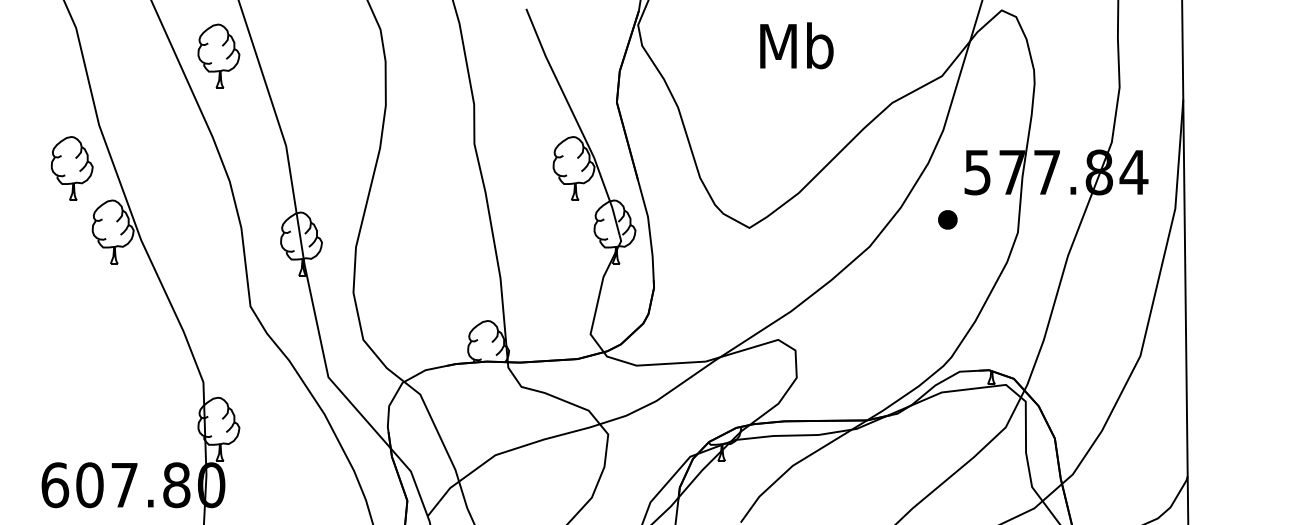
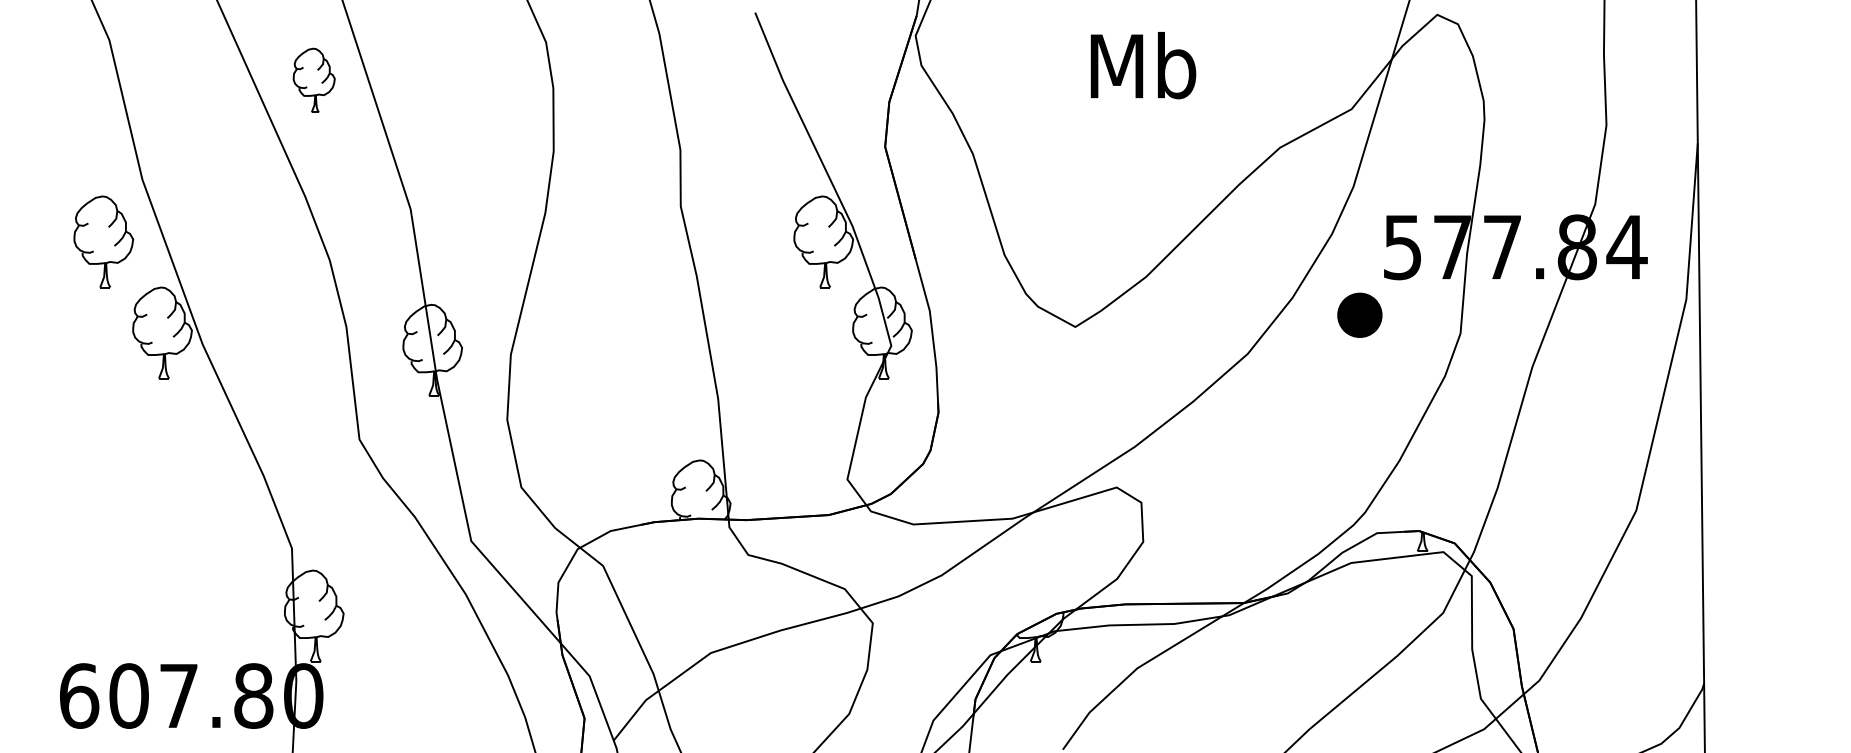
part: (218, 55) -> (313, 79), size x0.7
part: (947, 219) -> (1359, 314), size x1.6

